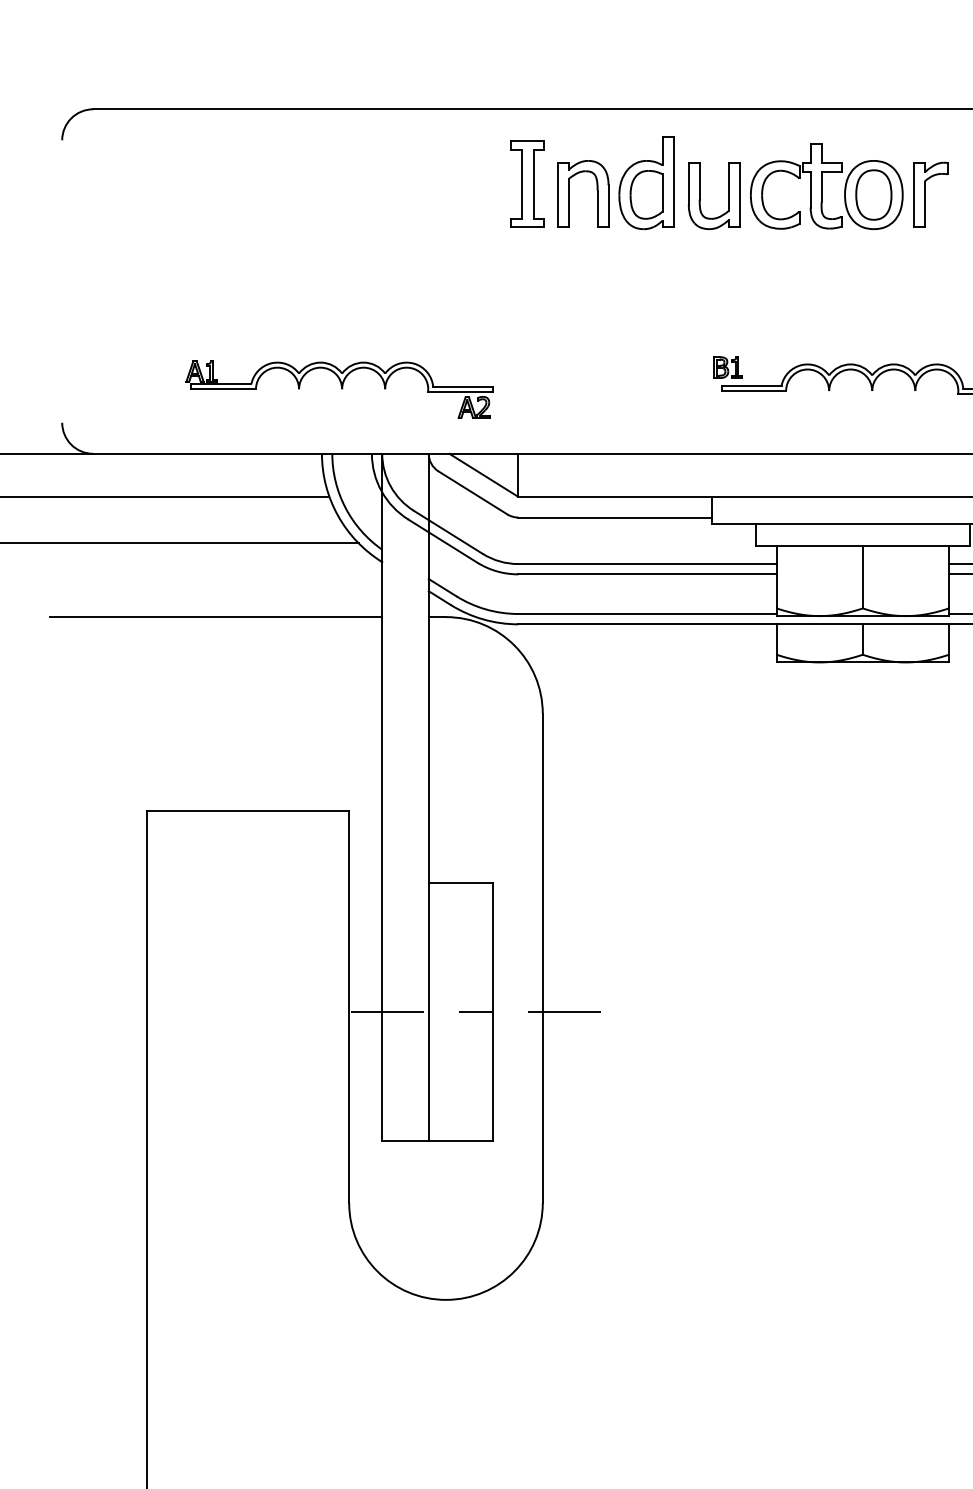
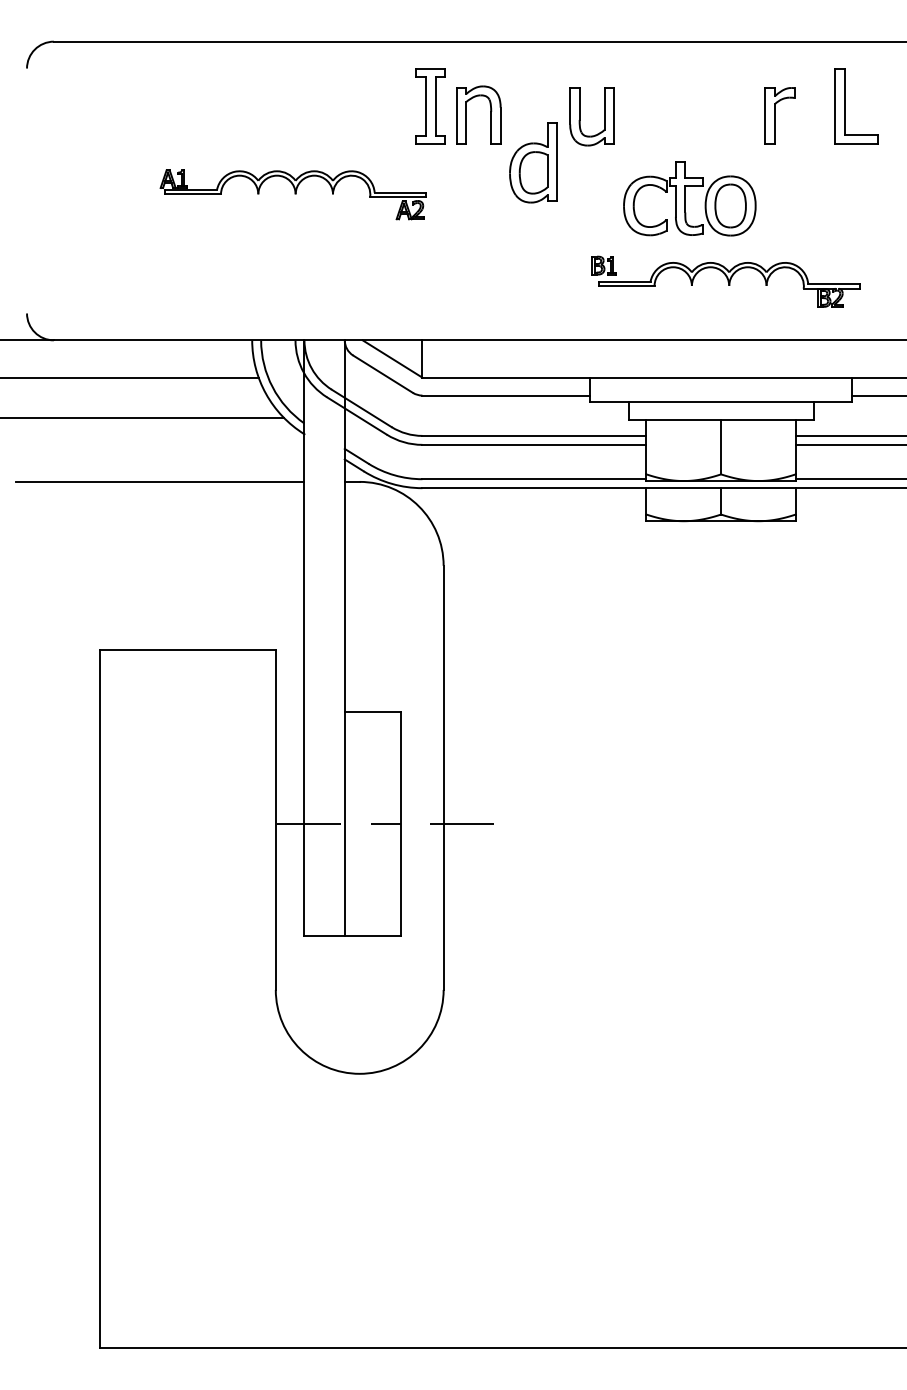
part: (646, 182) -> (533, 162), moved
part: (826, 186) -> (689, 198), moved
part: (338, 389) -> (292, 194), moved

